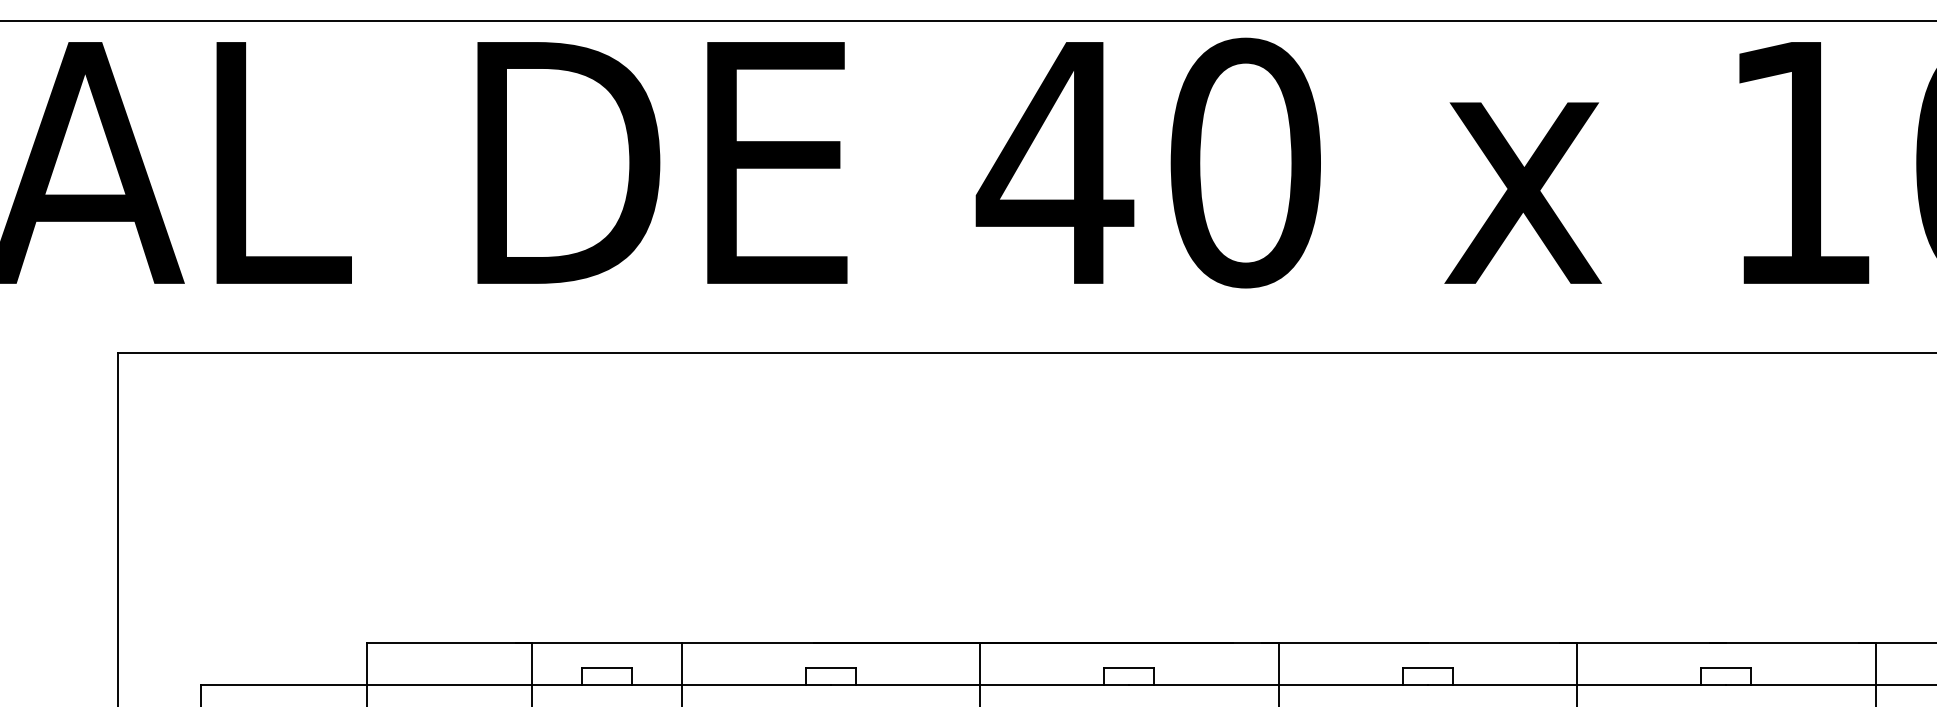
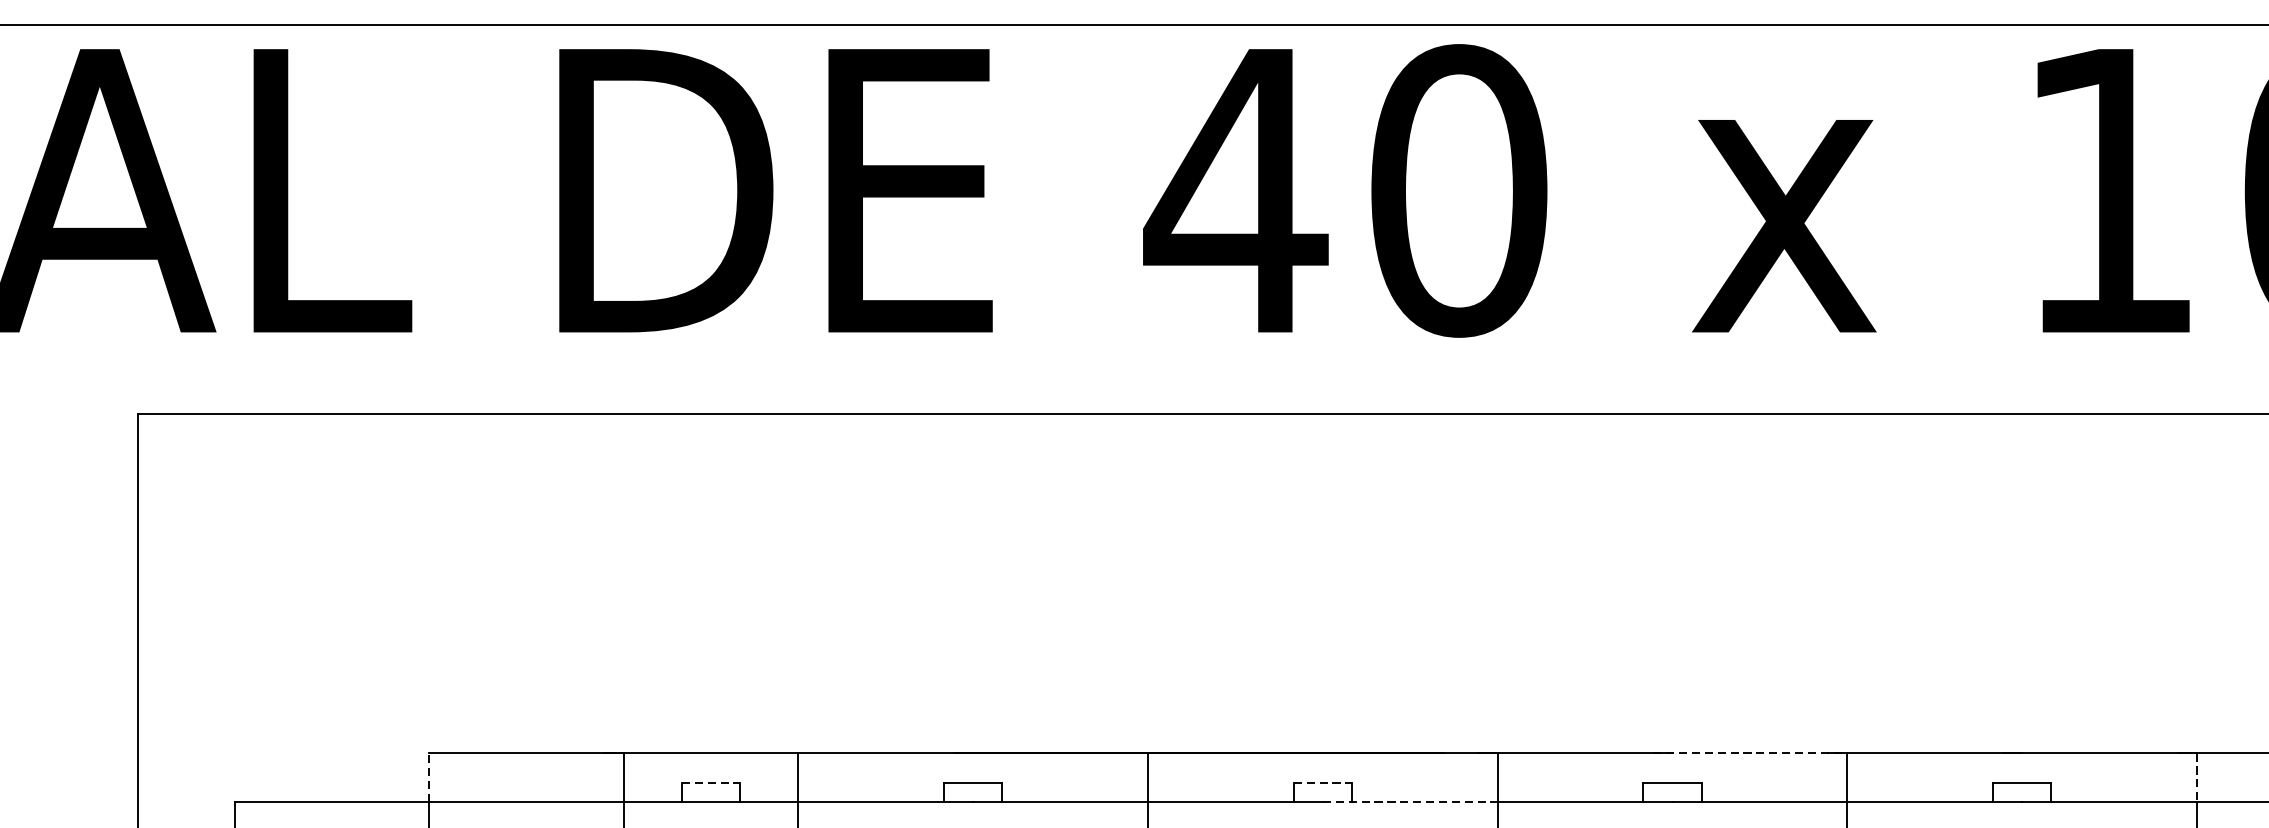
line: (1494, 643) -> (1750, 753), solid -> dashed
line: (366, 664) -> (429, 778), solid -> dashed
line: (1875, 664) -> (2197, 778), solid -> dashed
line: (607, 668) -> (711, 783), solid -> dashed
line: (1129, 668) -> (1323, 783), solid -> dashed
line: (1203, 684) -> (1409, 801), solid -> dashed

